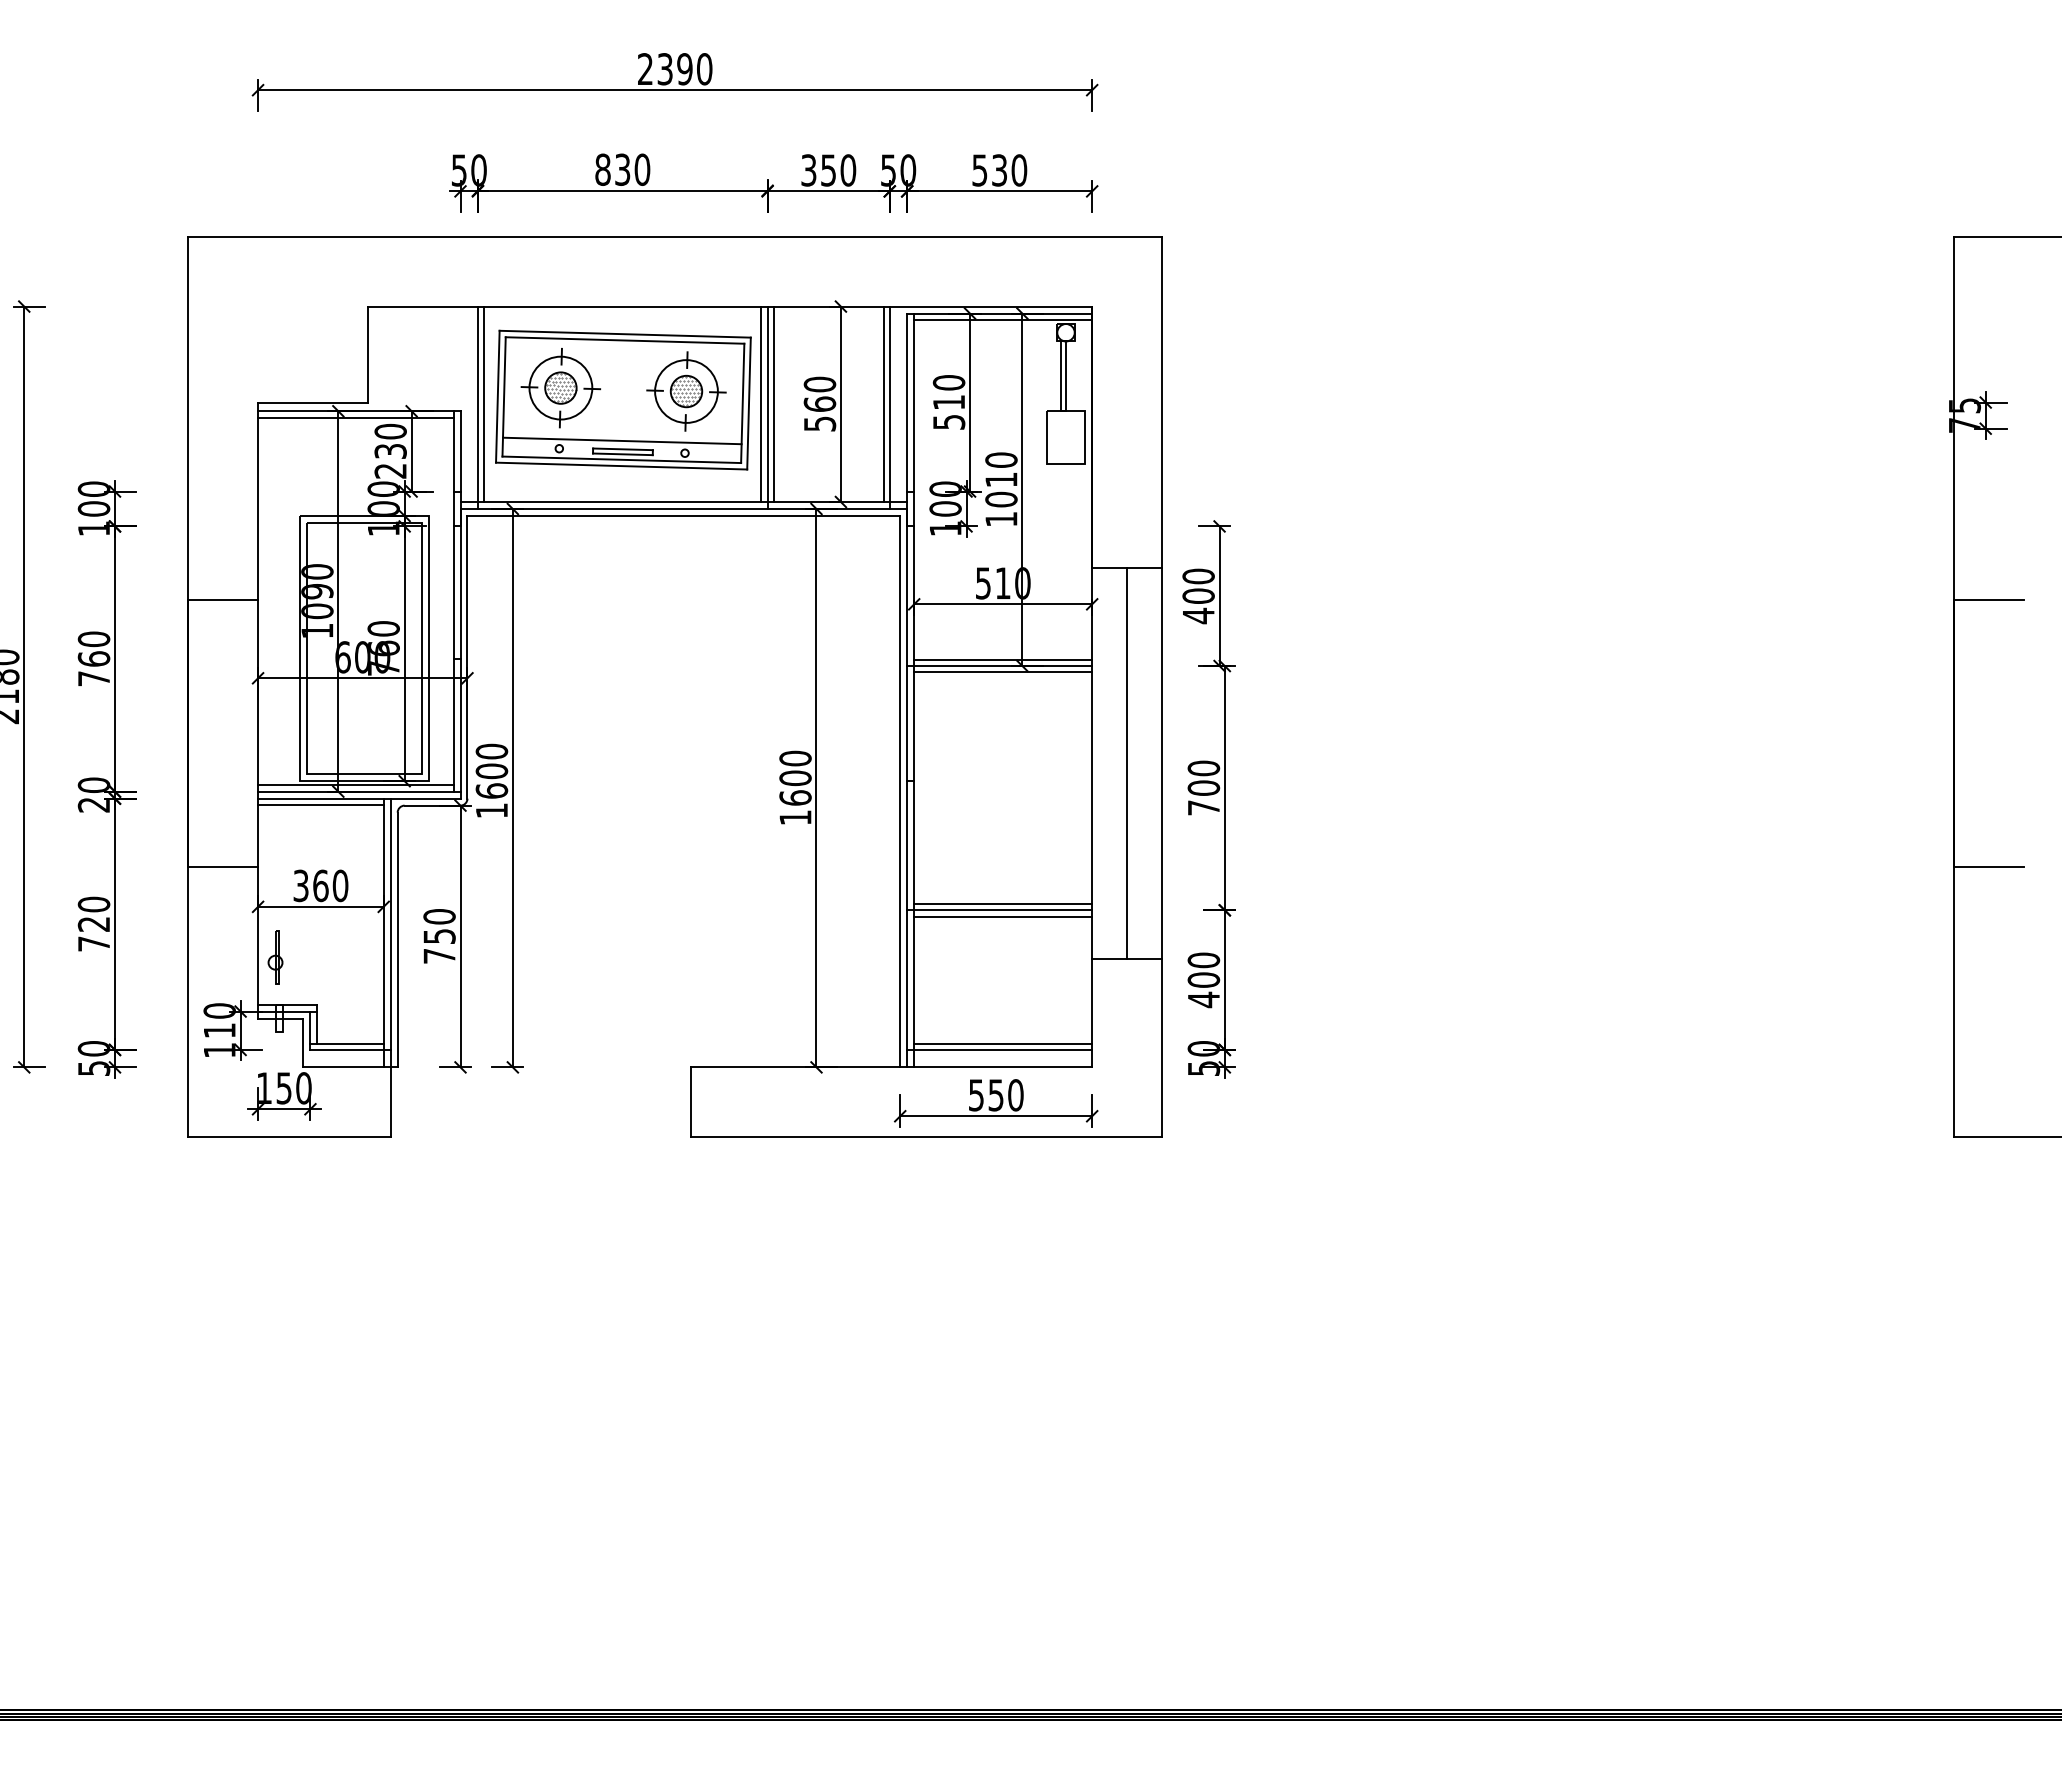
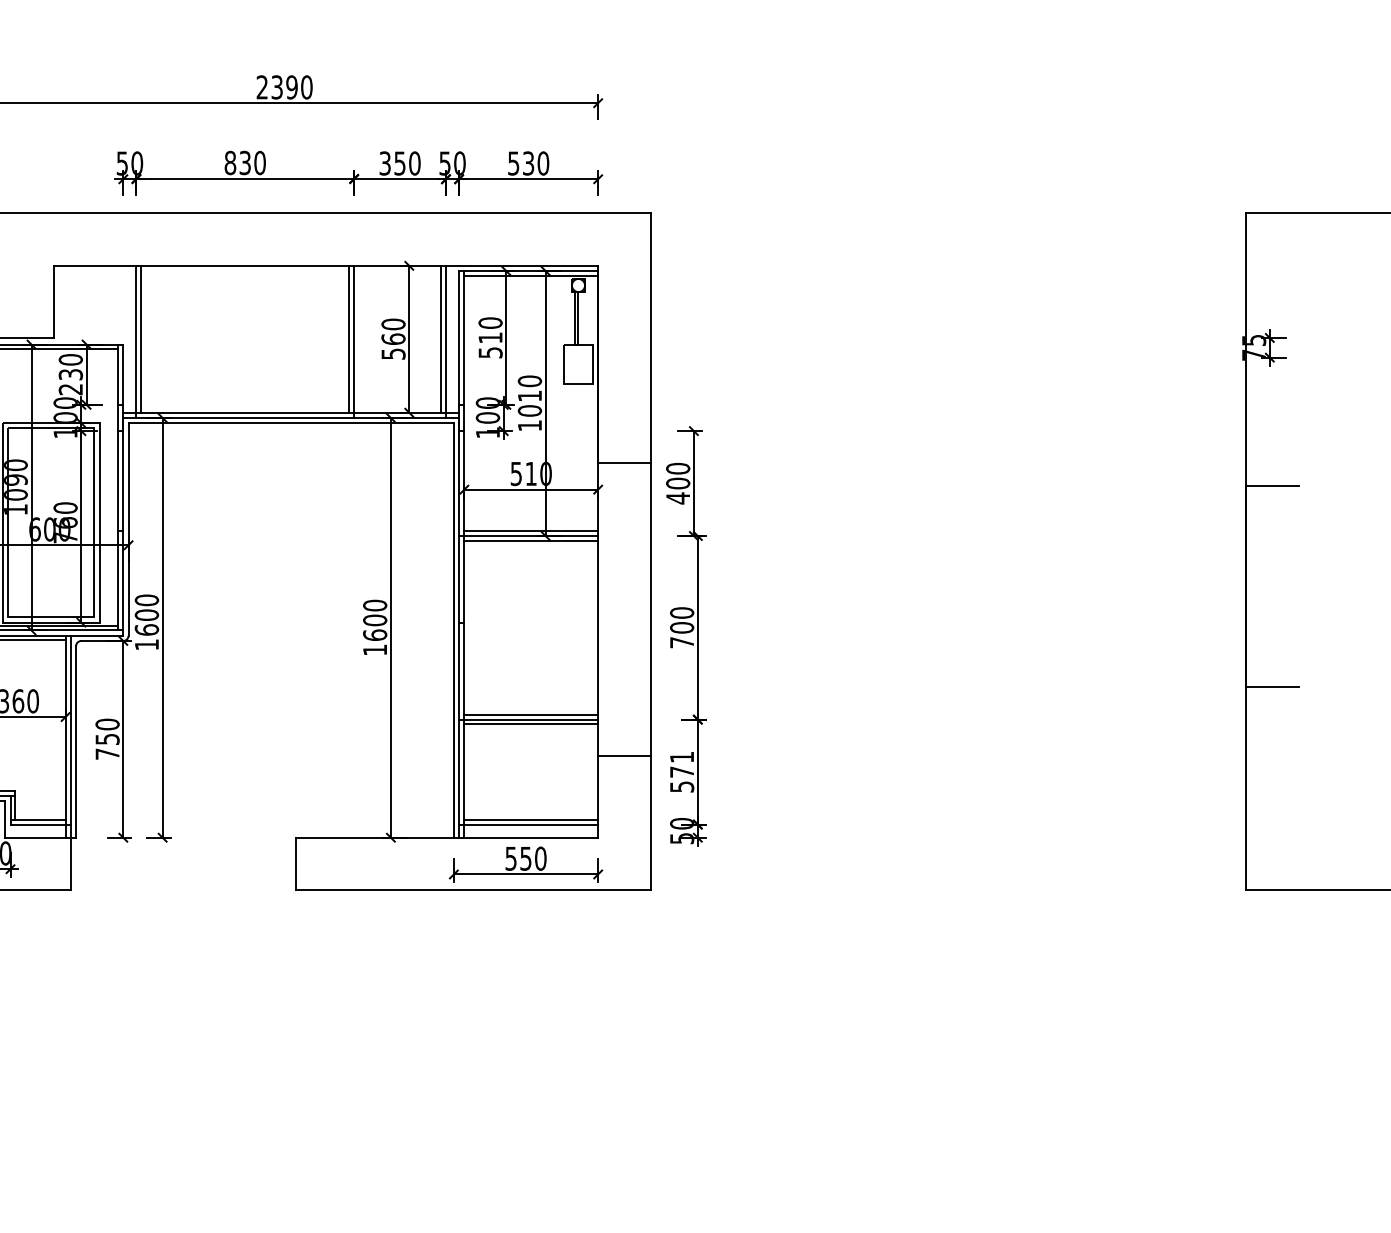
part: (623, 399) -> (245, 335), removed
line: (773, 404) -> (358, 339), removed
line: (1127, 763) -> (624, 609), removed
text: (1203, 980) -> (681, 772), 400 -> 571

